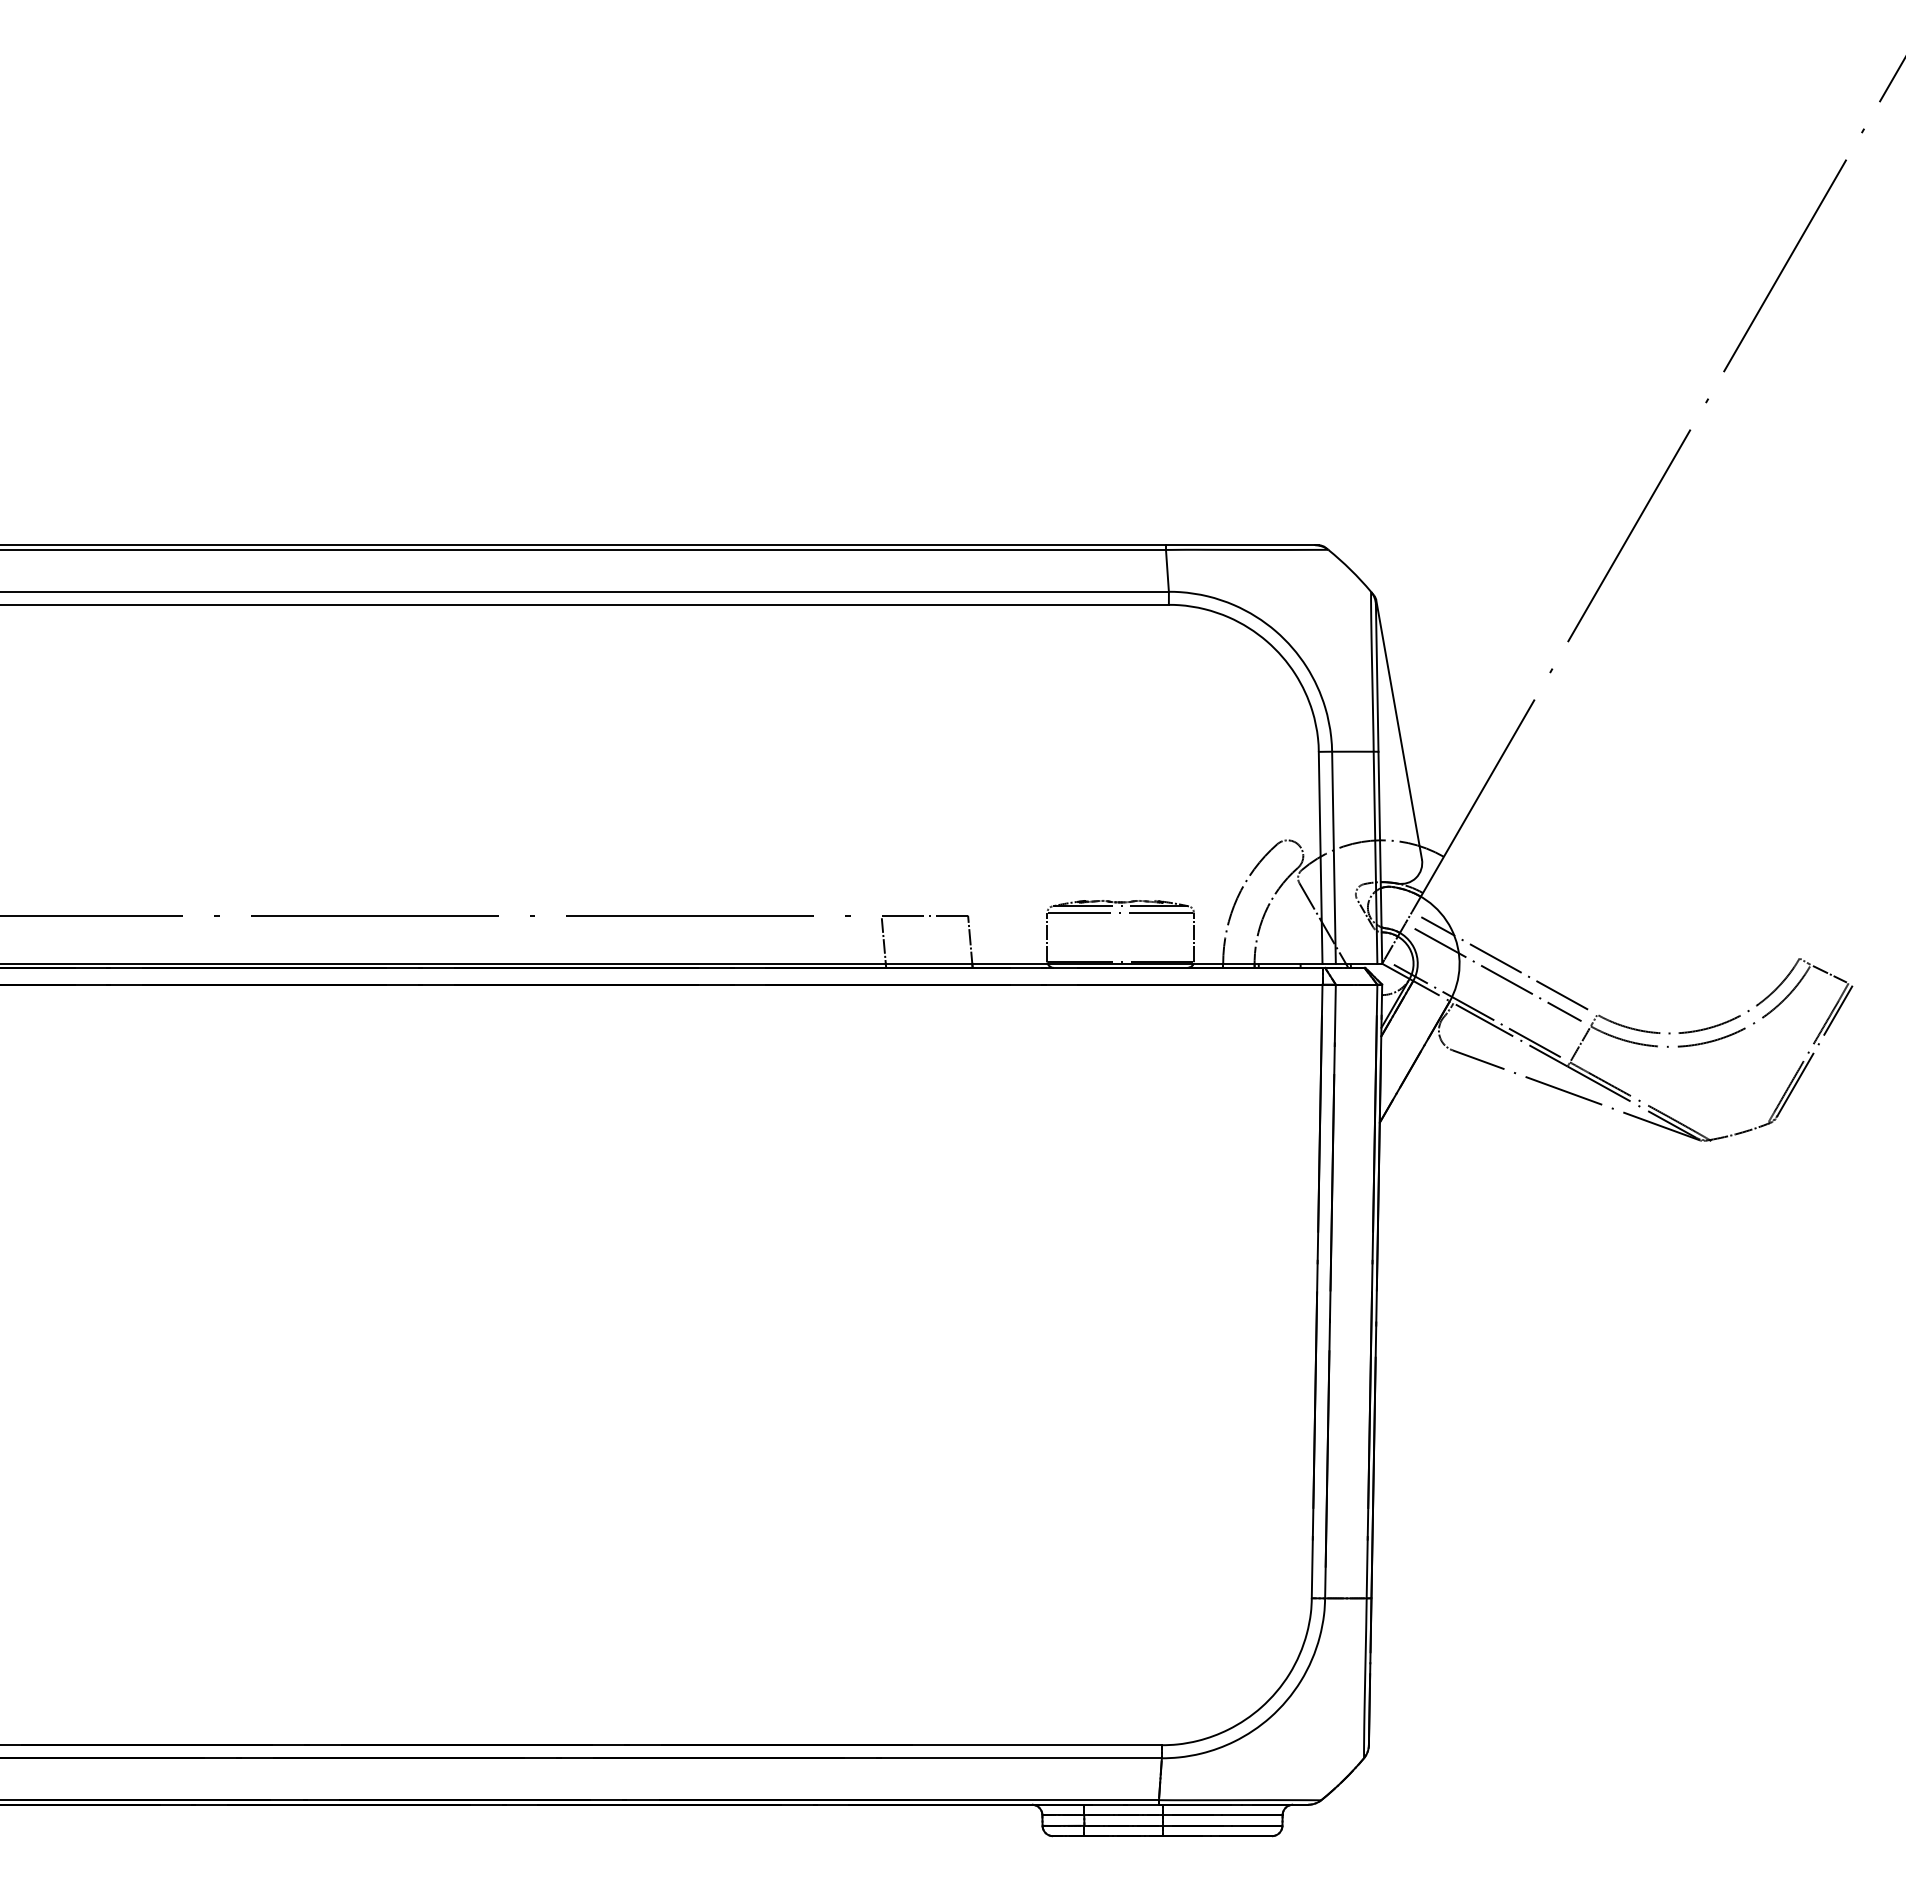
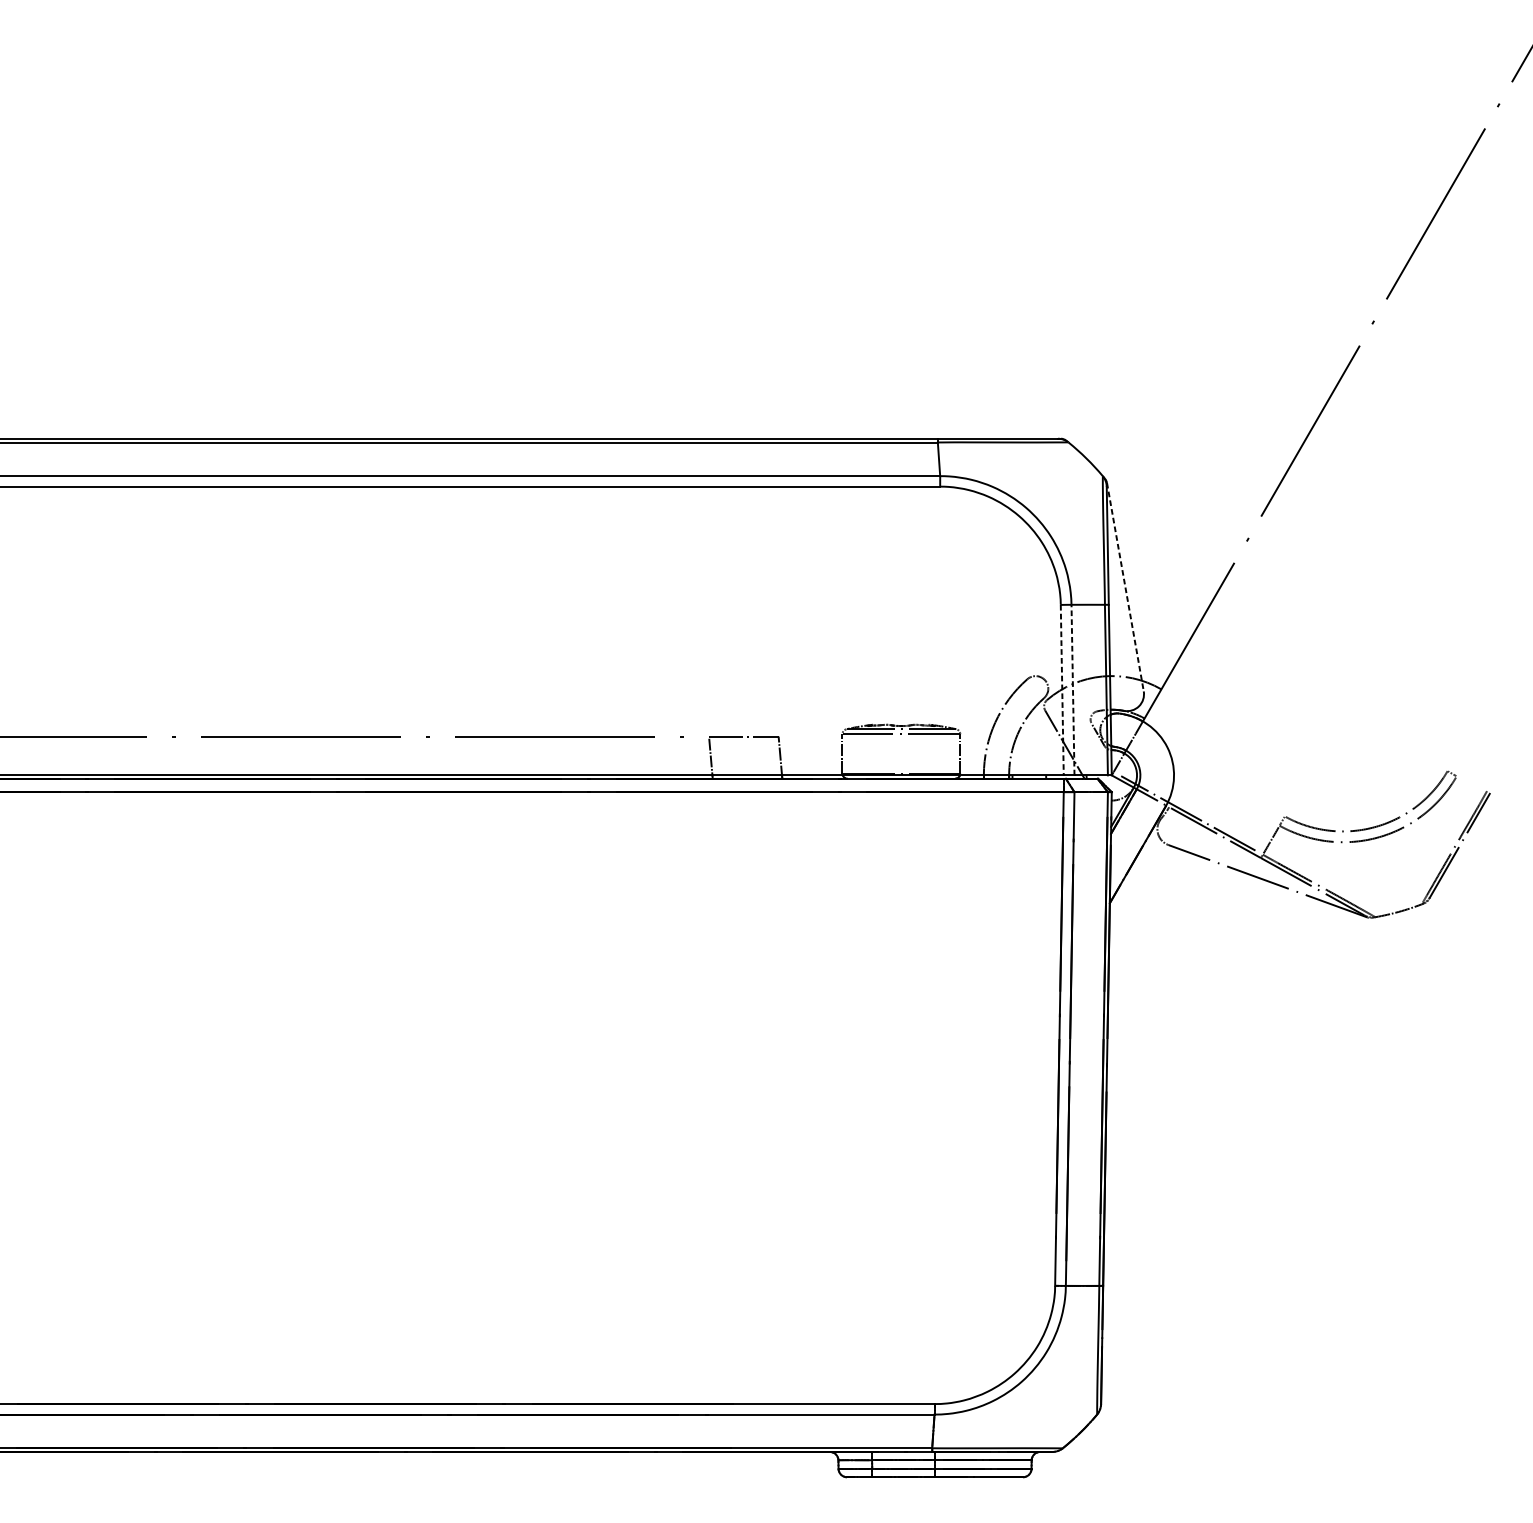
line: (1399, 729) -> (1125, 586), solid -> dashed
line: (1320, 857) -> (1062, 689), solid -> dashed
line: (1333, 857) -> (1072, 689), solid -> dashed
line: (1504, 963) -> (1210, 775), removed
line: (1829, 973) -> (1471, 783), removed
line: (1497, 974) -> (1204, 784), removed

